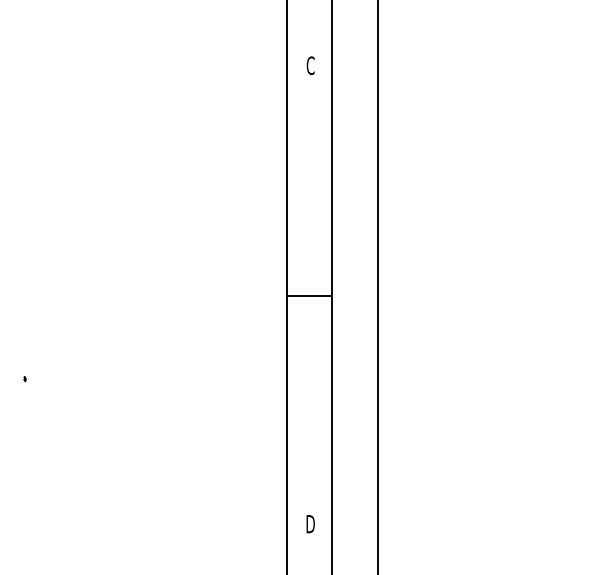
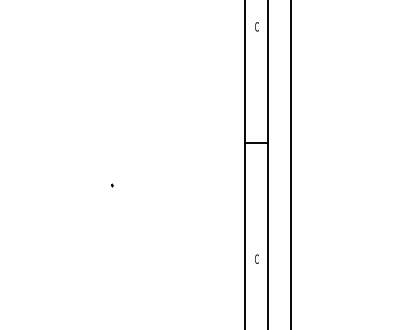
text: (311, 522) -> (257, 258), D -> C

